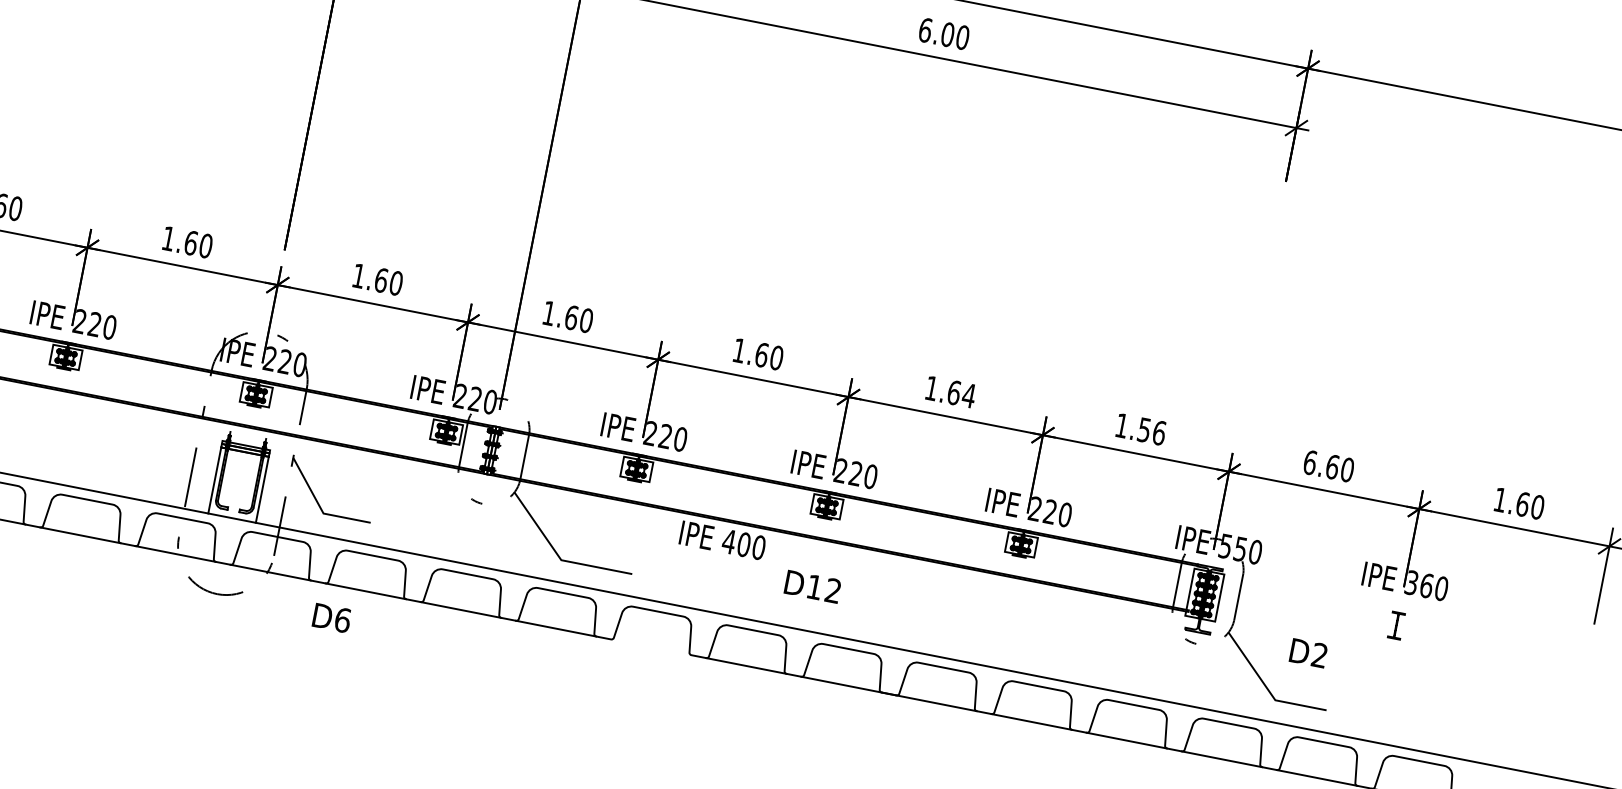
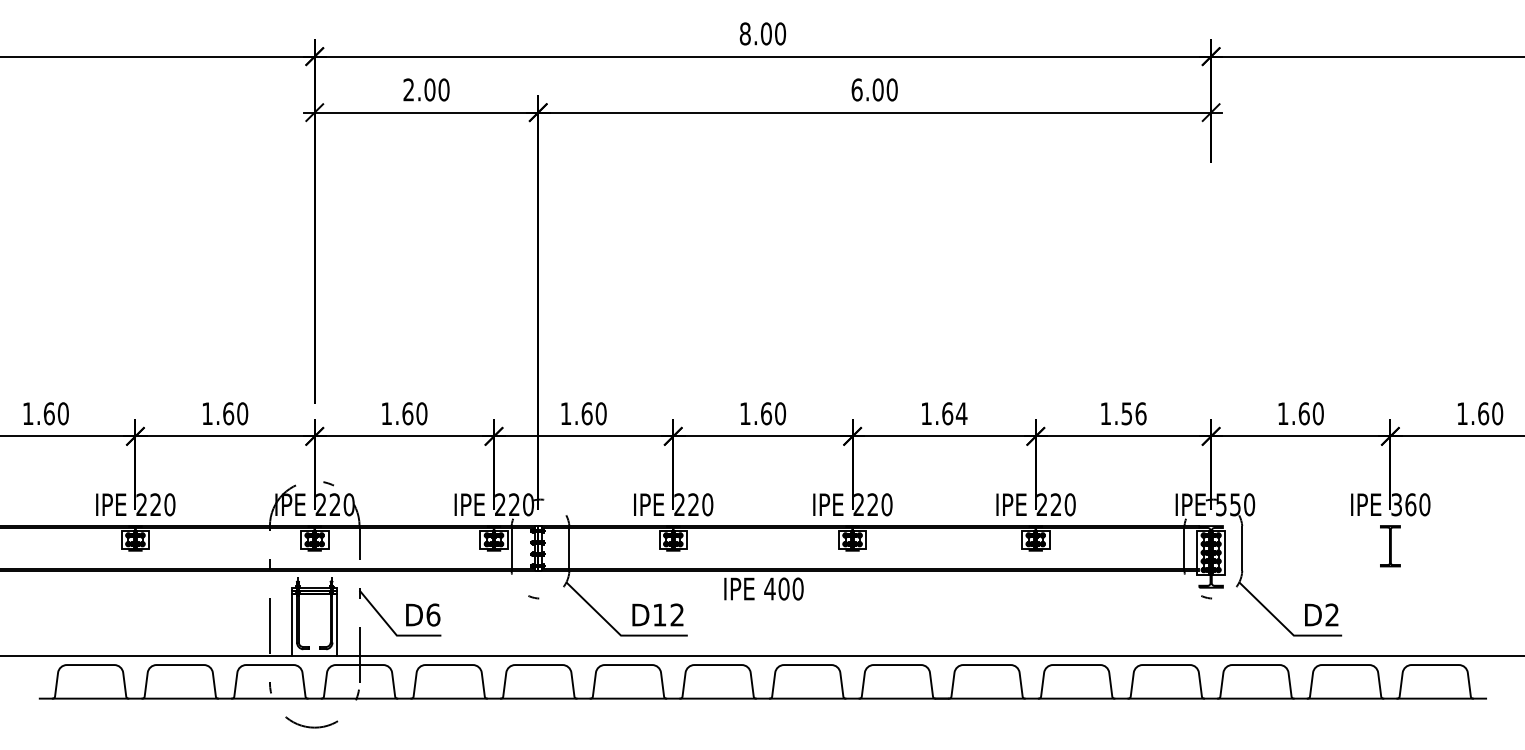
text: (1309, 462) -> (1282, 413), 6.60 -> 1.60
text: (812, 586) -> (657, 614), moved
text: (332, 617) -> (423, 614), moved
part: (1396, 625) -> (1390, 546), size x1.67
line: (650, 647) -> (717, 698), added
text: (1308, 652) -> (1321, 614), moved

